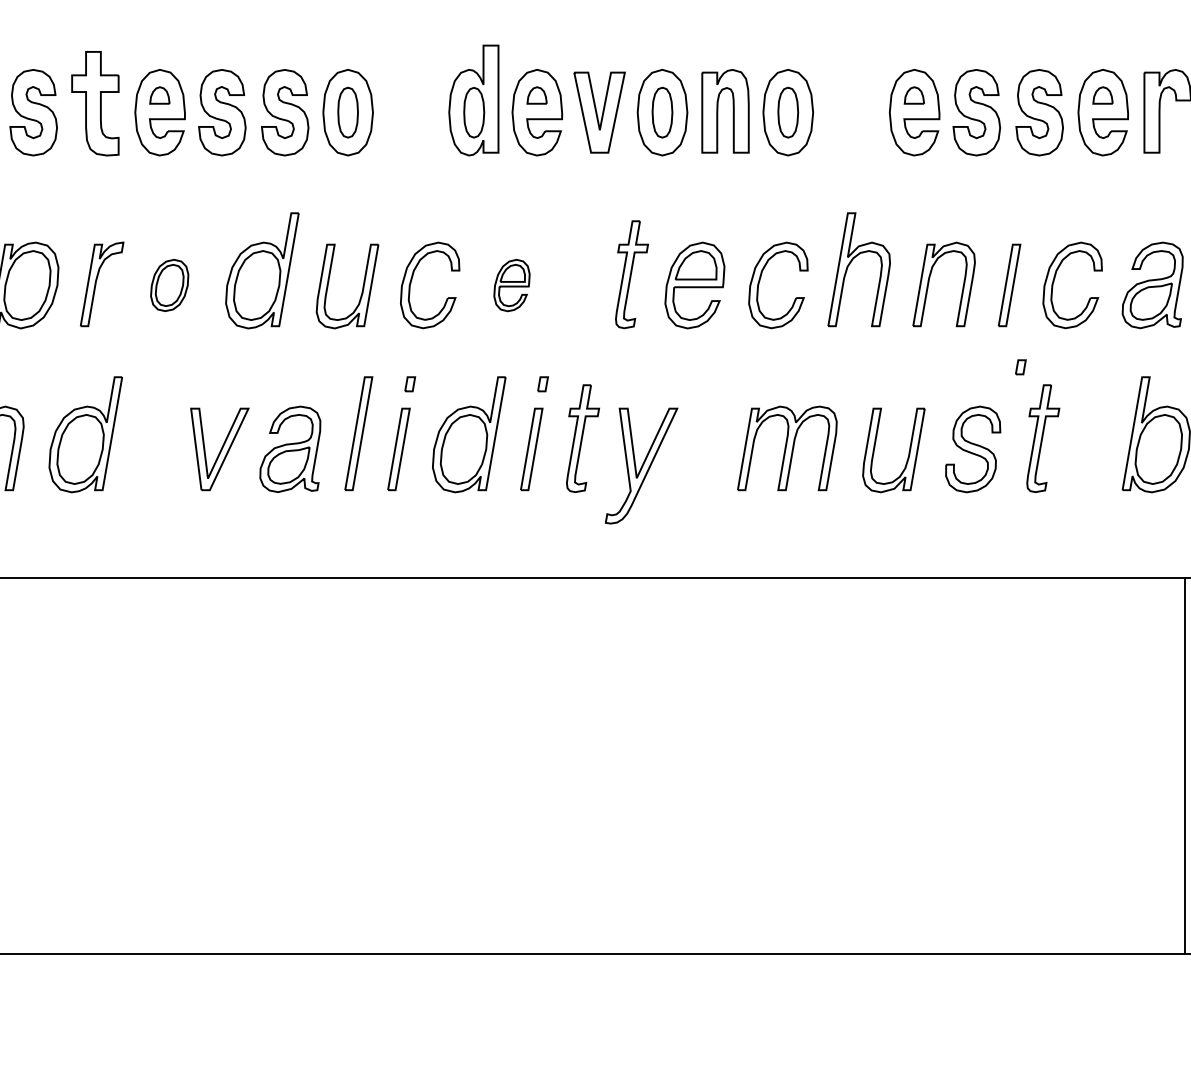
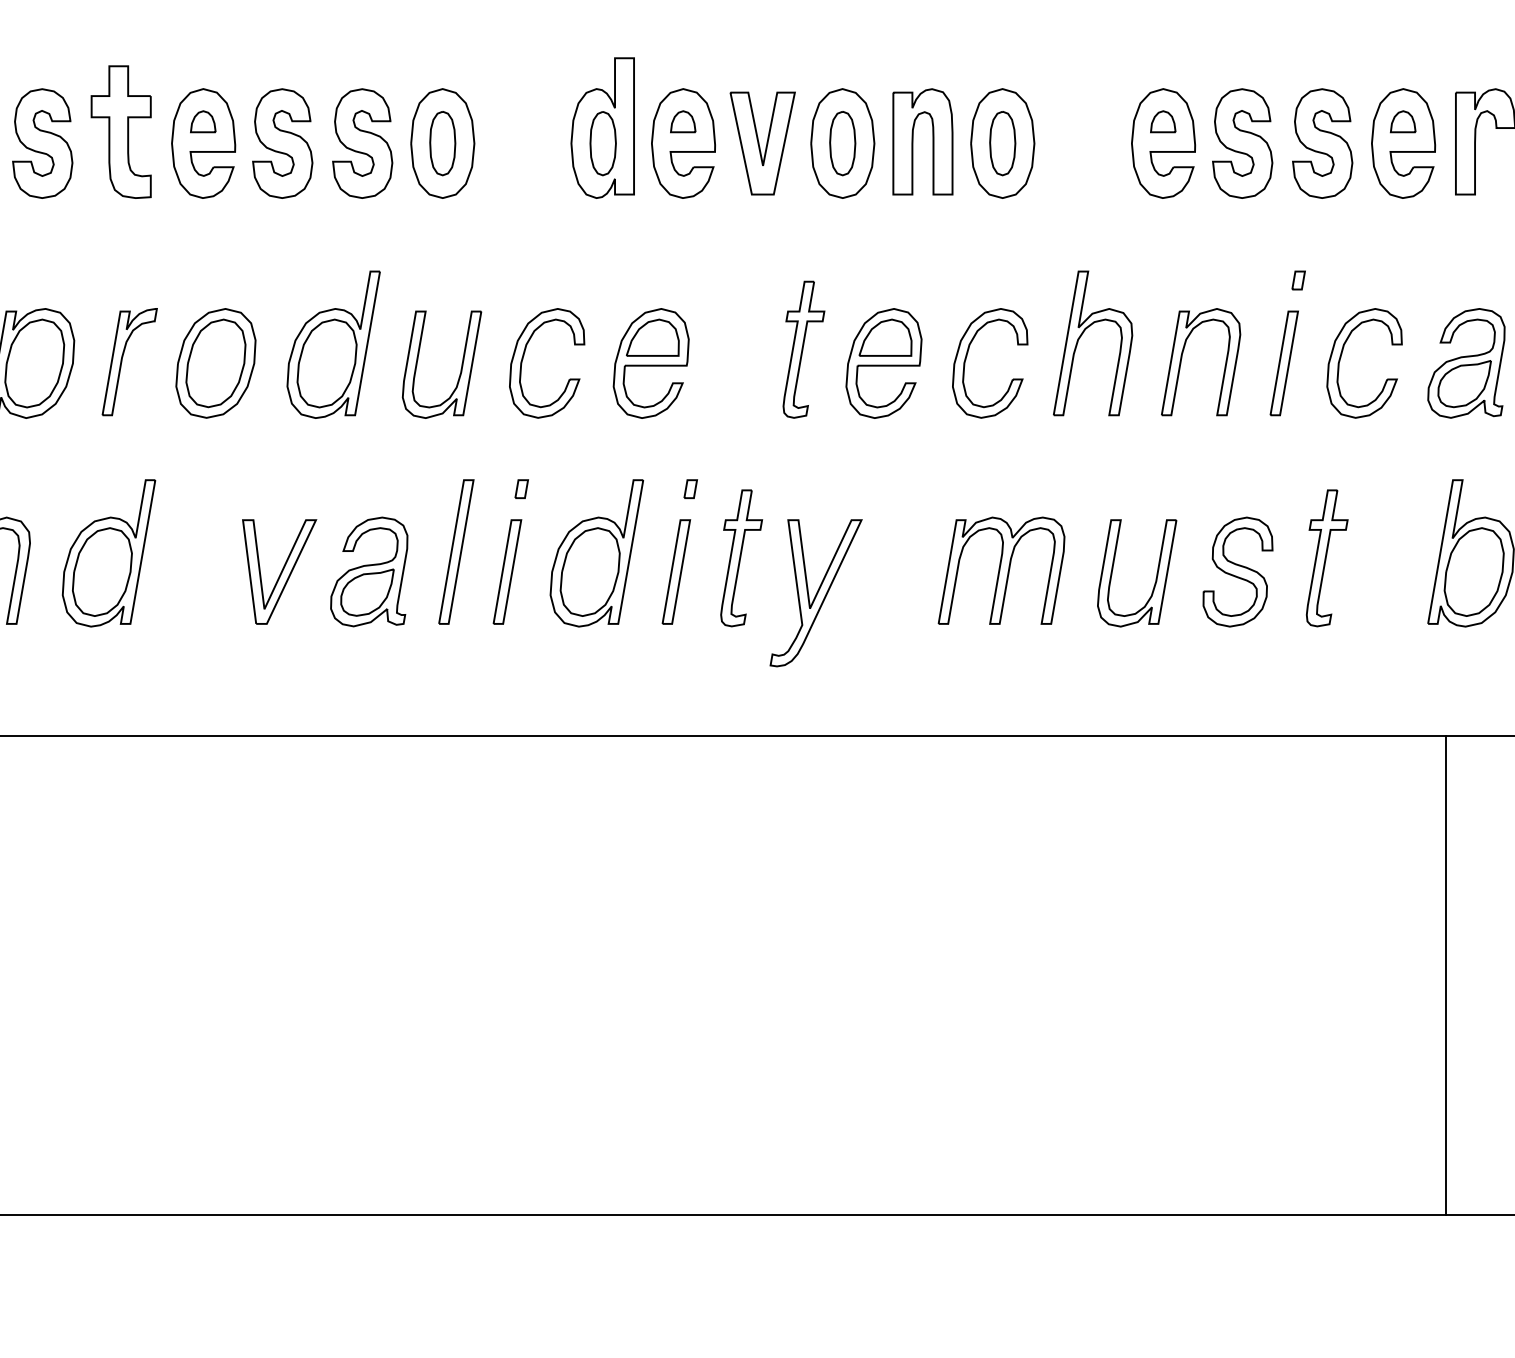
part: (169, 285) -> (215, 363), size x1.67
part: (511, 285) -> (650, 363), size x1.67
part: (1020, 367) -> (1298, 280), moved
line: (1184, 765) -> (1445, 974), moved

